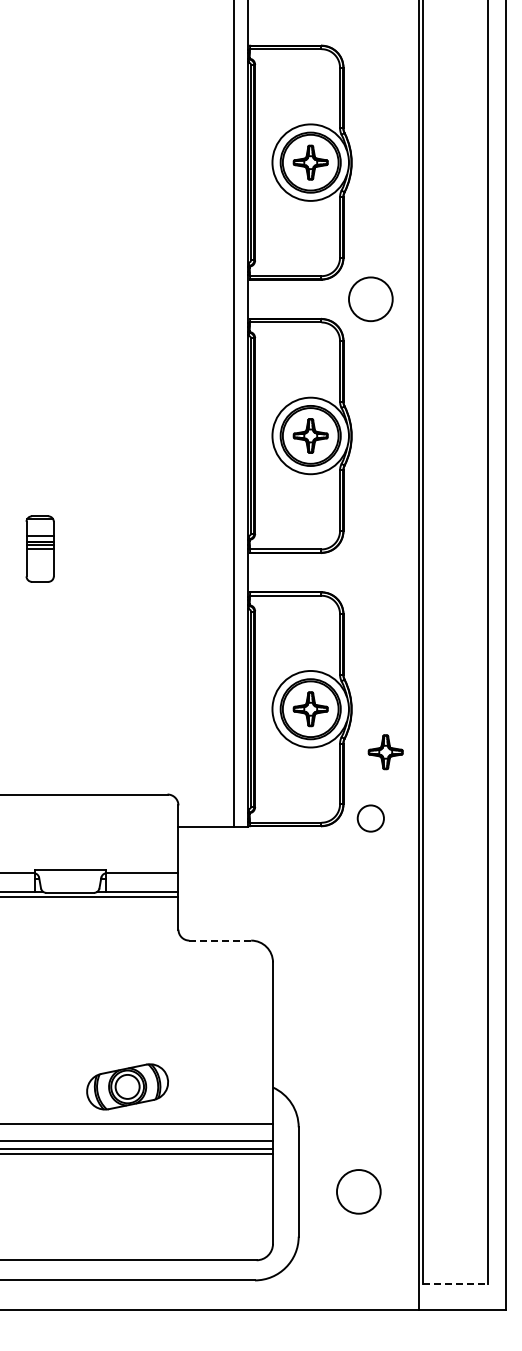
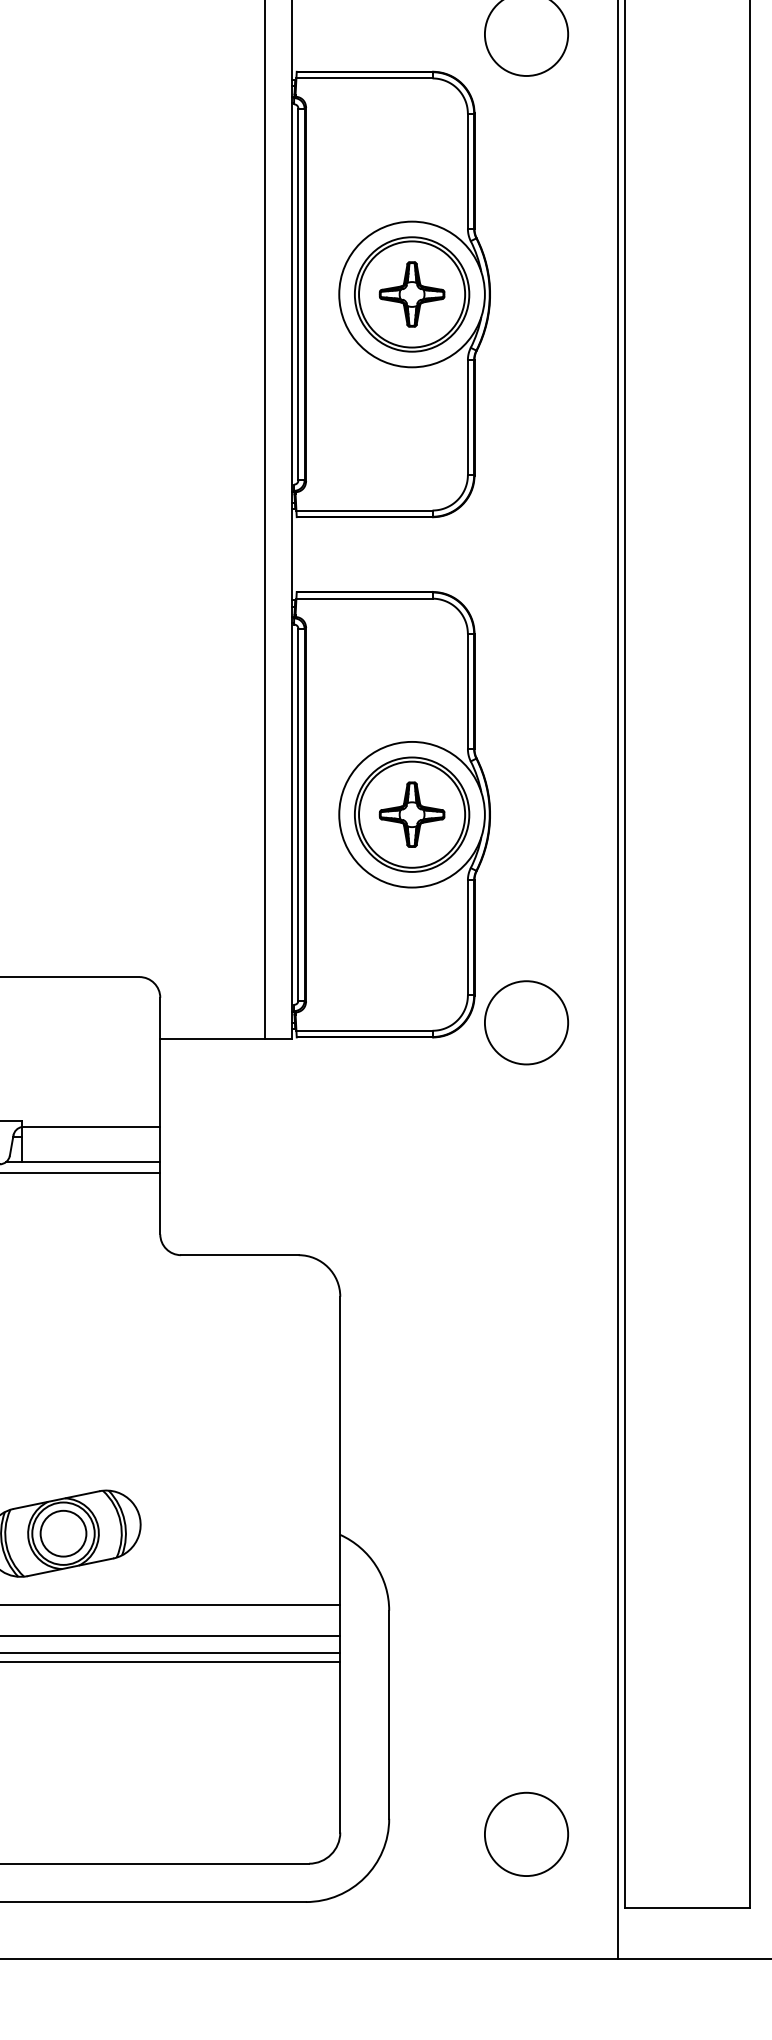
part: (385, 752) -> (554, 897), removed
circle: (370, 818) -> (525, 1022), size x1.67
line: (220, 940) -> (240, 1254), dashed -> solid
circle: (358, 1191) -> (525, 1833), moved
line: (455, 1283) -> (687, 1907), dashed -> solid

